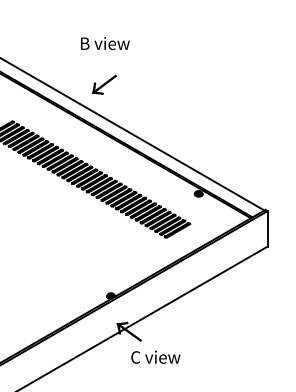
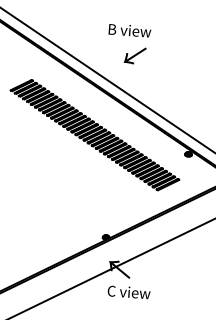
text: (105, 43) -> (130, 30), moved
text: (103, 84) -> (134, 55), moved
text: (155, 356) -> (128, 291), moved

